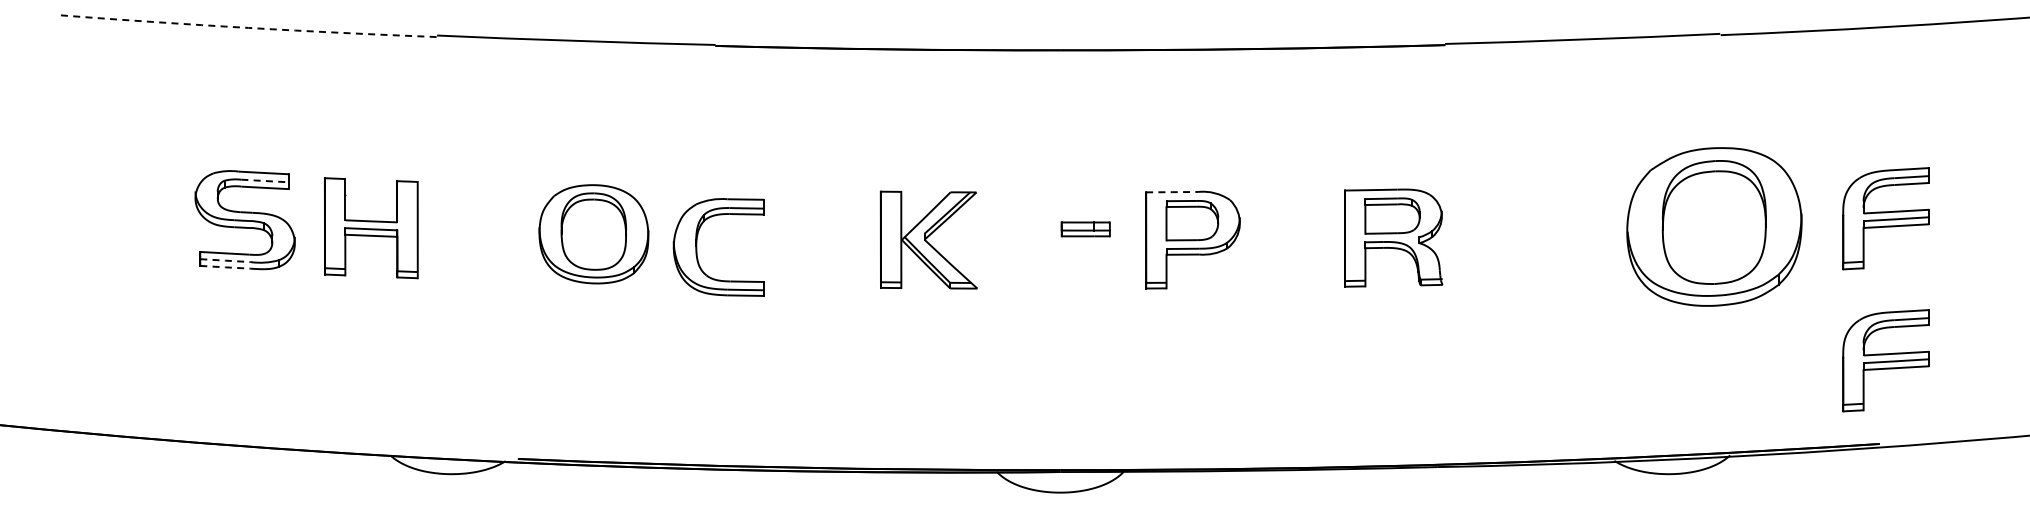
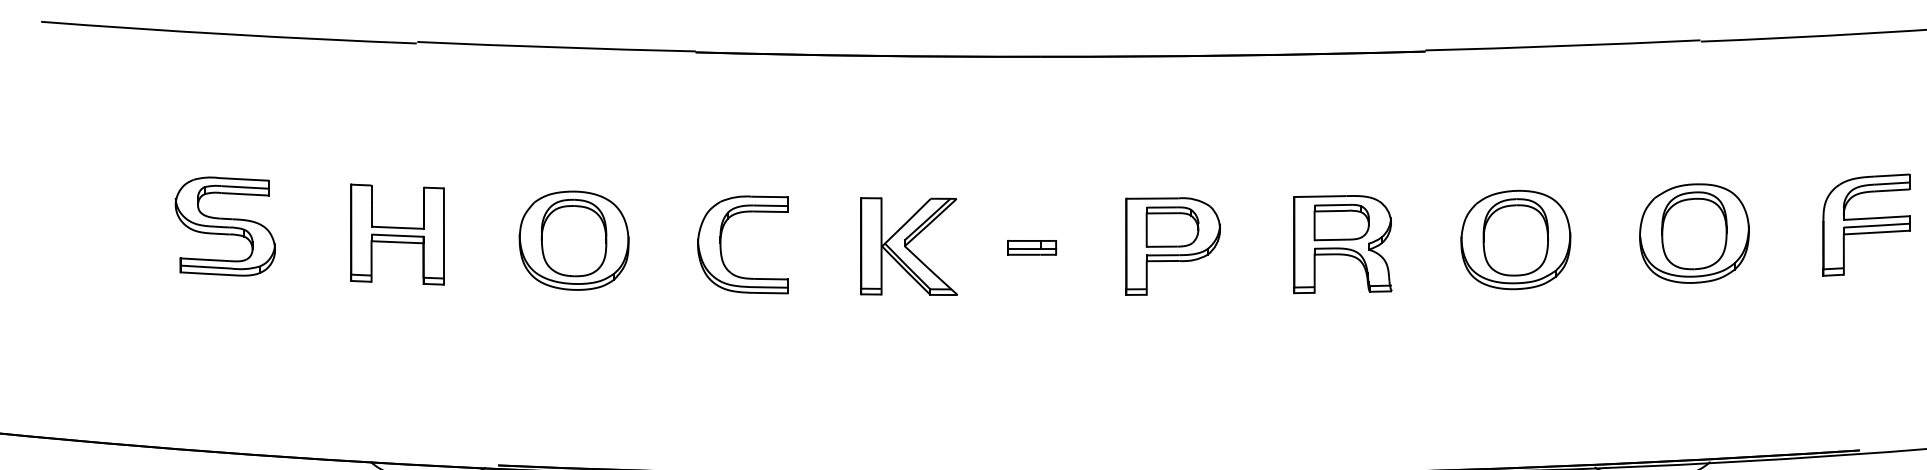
arc: (248, 27) -> (228, 33), dashed -> solid
line: (265, 181) -> (245, 187), dashed -> solid
line: (1172, 192) -> (1152, 198), dashed -> solid
part: (1713, 227) -> (1693, 233), size x0.62
part: (371, 228) -> (397, 234), moved
part: (1085, 229) -> (1031, 247), moved
part: (1535, 233) -> (1515, 239), added
part: (1393, 237) -> (1342, 243), moved
part: (697, 247) -> (721, 244), moved
line: (225, 260) -> (205, 266), dashed -> solid
line: (225, 267) -> (205, 273), dashed -> solid
part: (1885, 360) -> (1865, 366), removed

